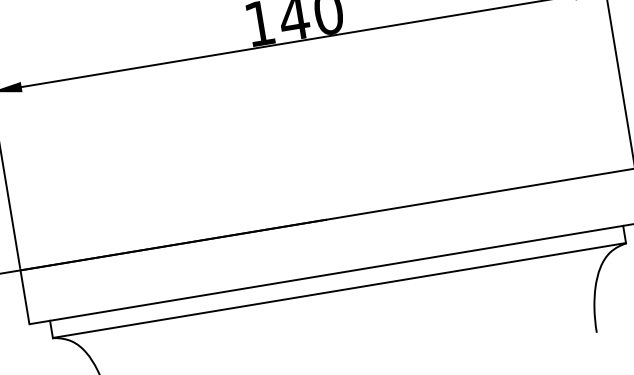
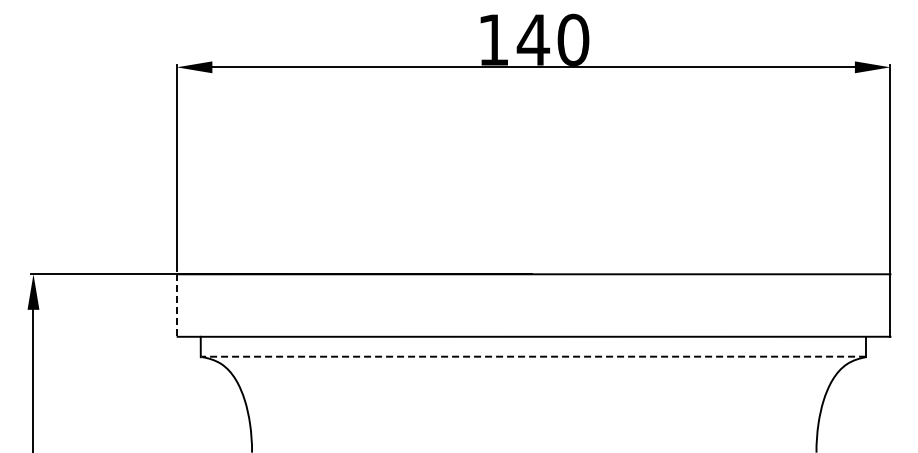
line: (339, 290) -> (533, 356), solid -> dashed
line: (24, 297) -> (176, 305), solid -> dashed

